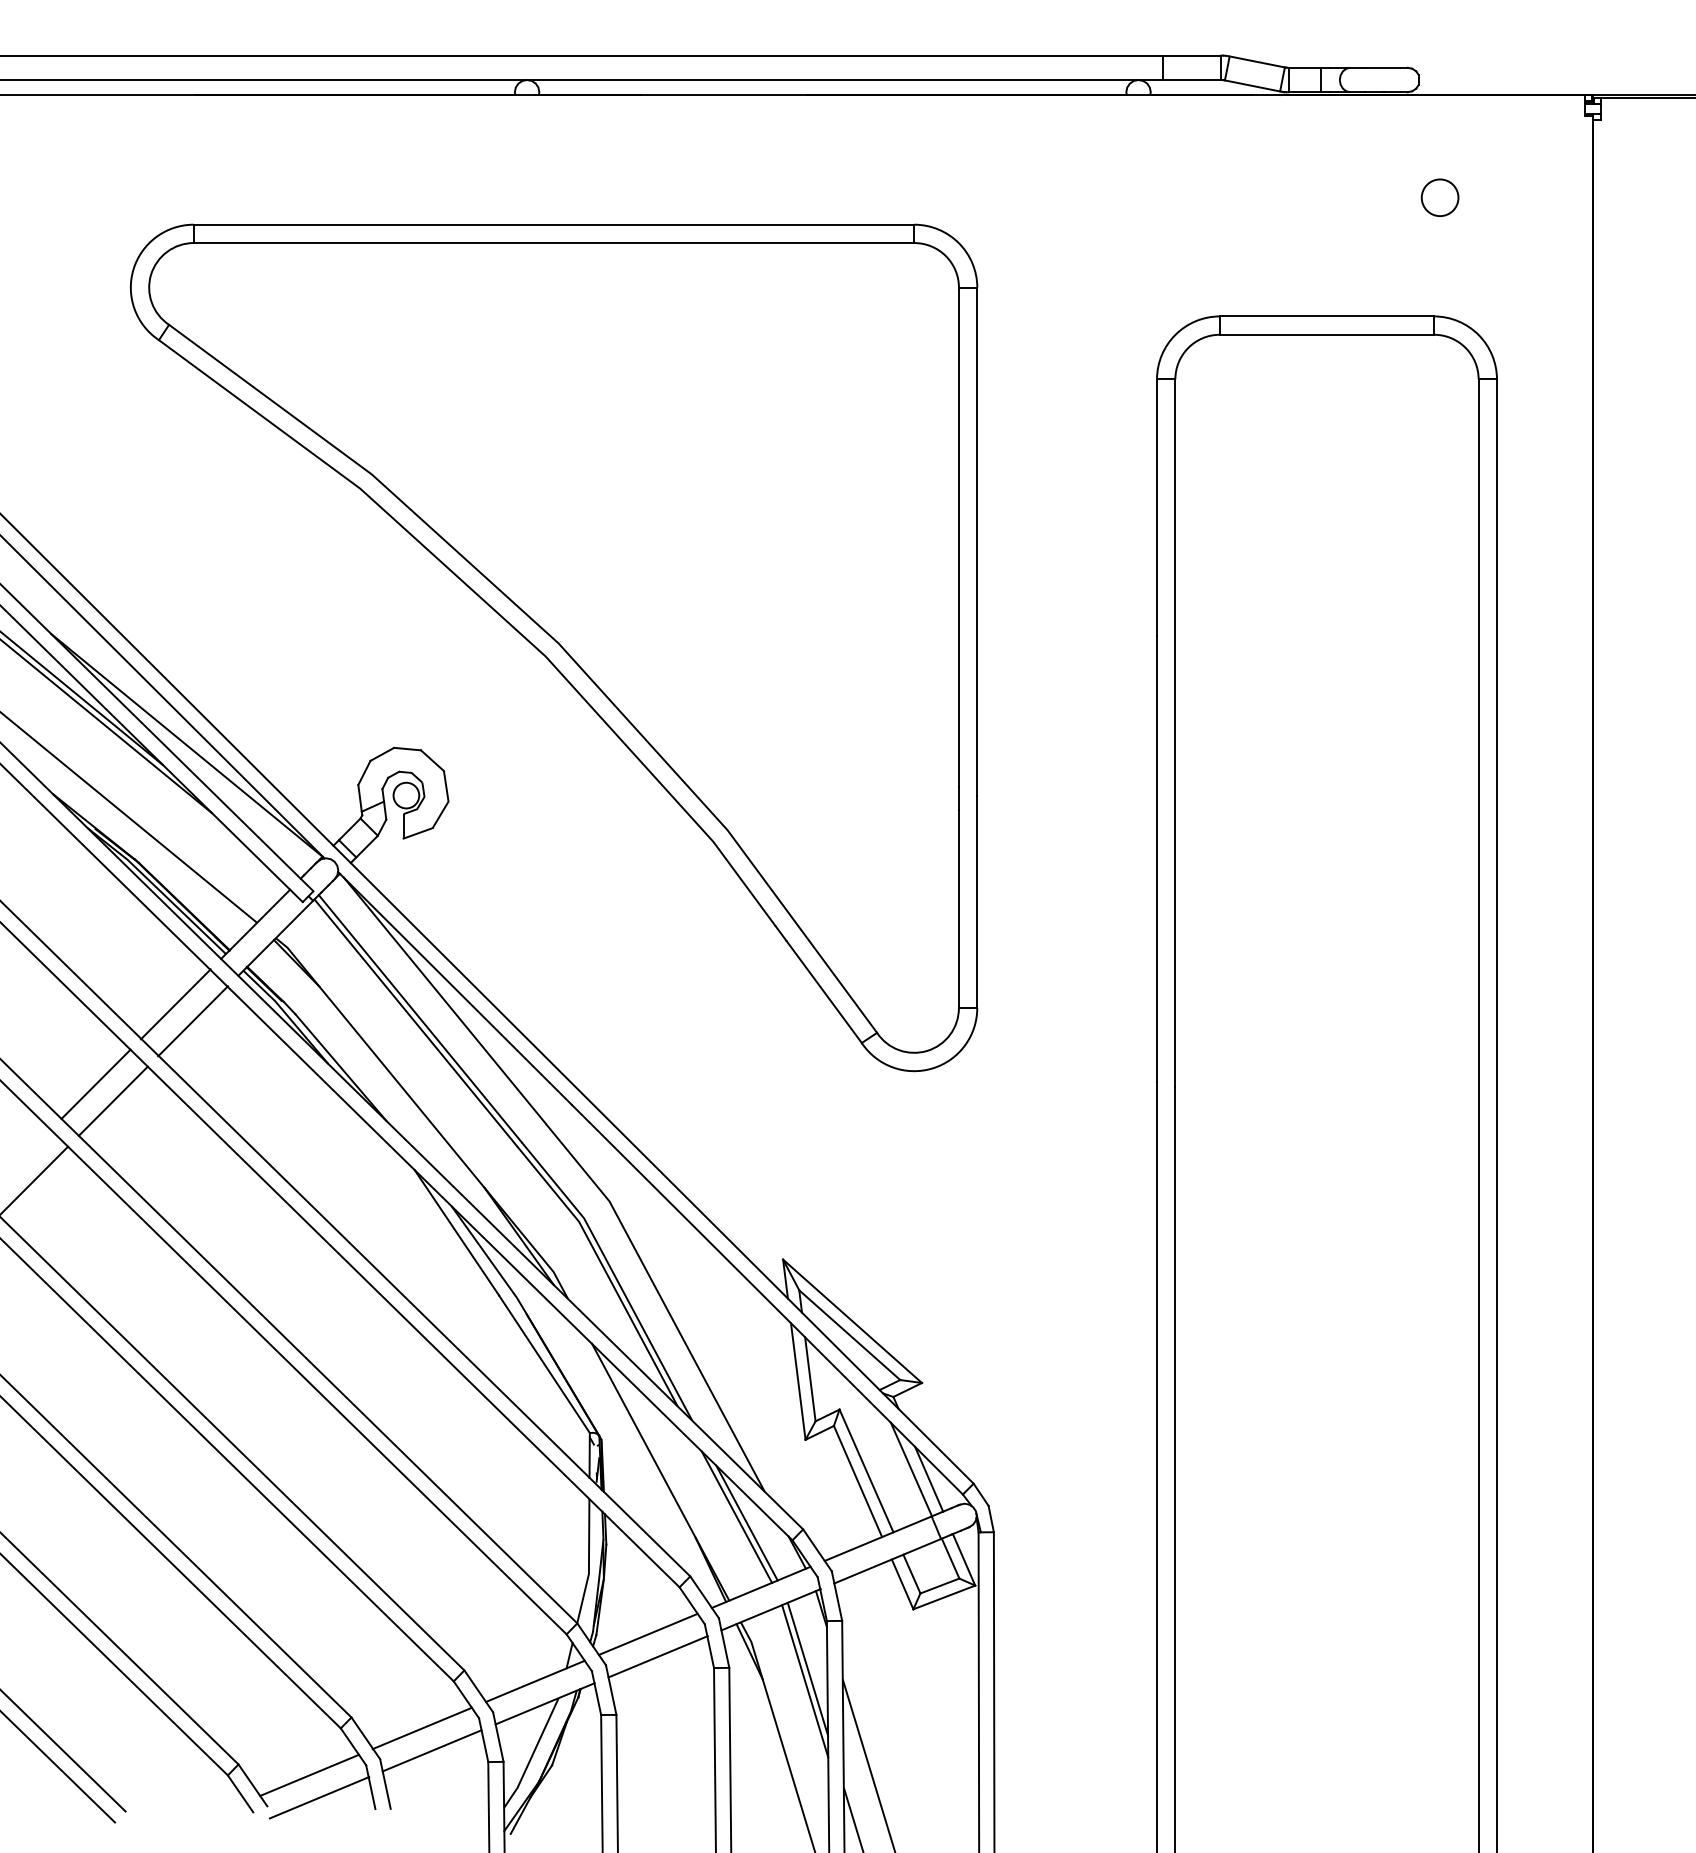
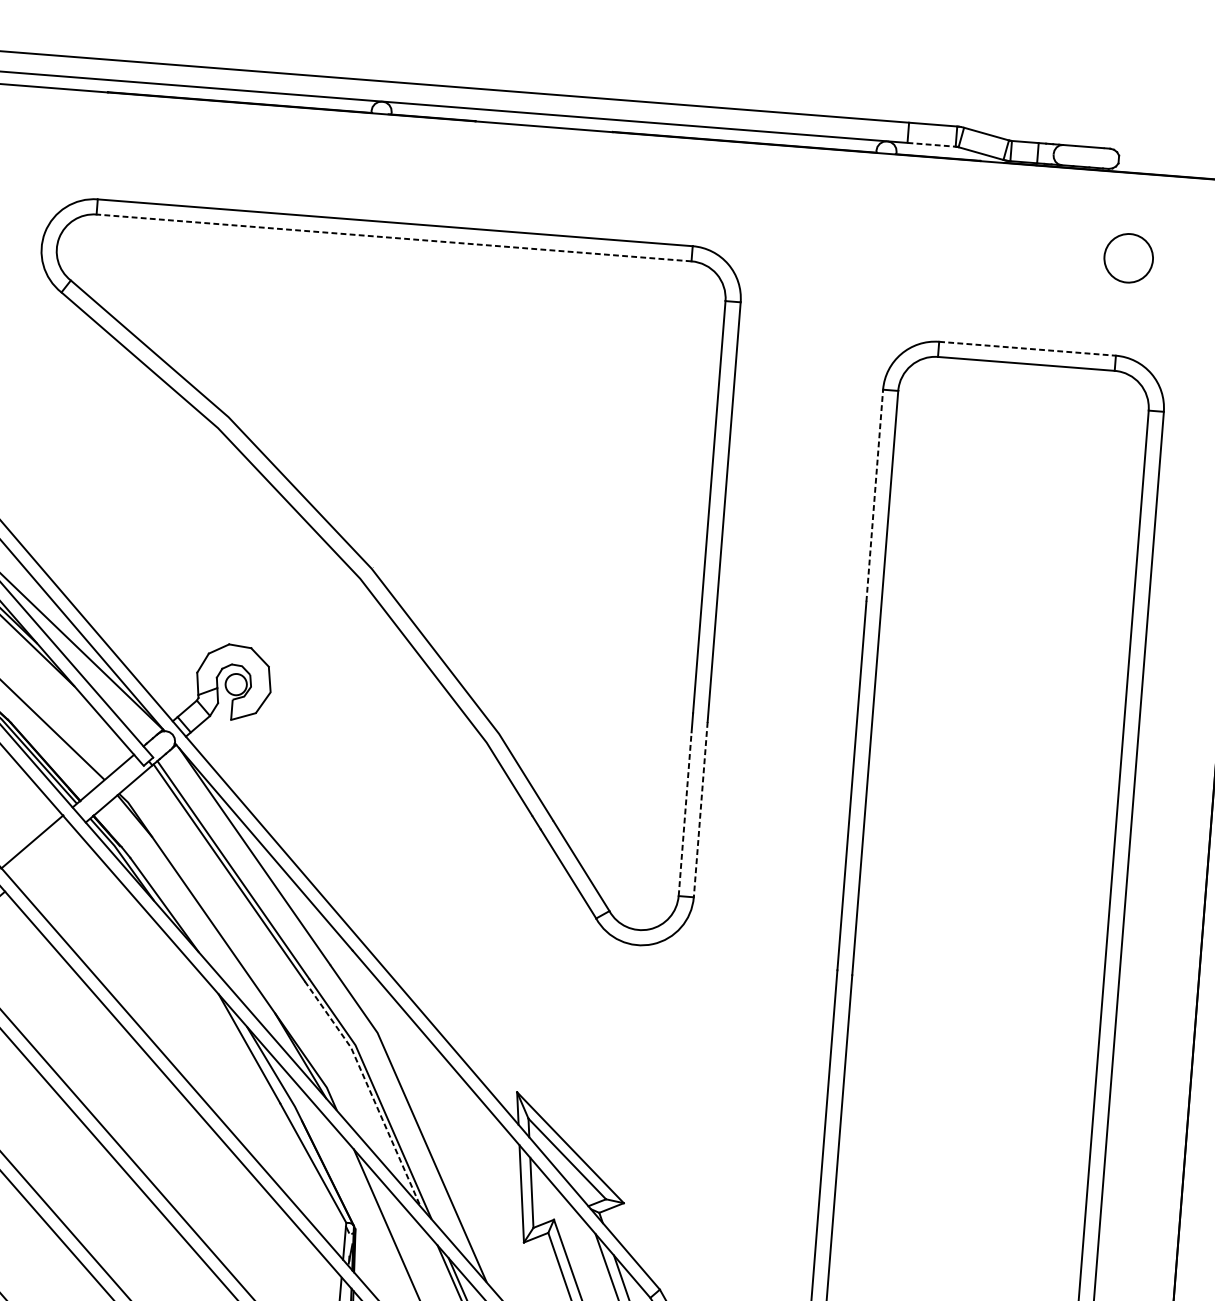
line: (1192, 80) -> (931, 145), solid -> dashed
circle: (1439, 197) -> (1128, 257), size x1.6
line: (553, 243) -> (393, 238), solid -> dashed
line: (1327, 316) -> (1027, 348), solid -> dashed
line: (1157, 507) -> (875, 495), solid -> dashed
line: (977, 902) -> (700, 810), solid -> dashed
line: (958, 908) -> (684, 813), solid -> dashed
line: (192, 1021) -> (44, 857), removed
line: (605, 1271) -> (369, 1090), solid -> dashed

